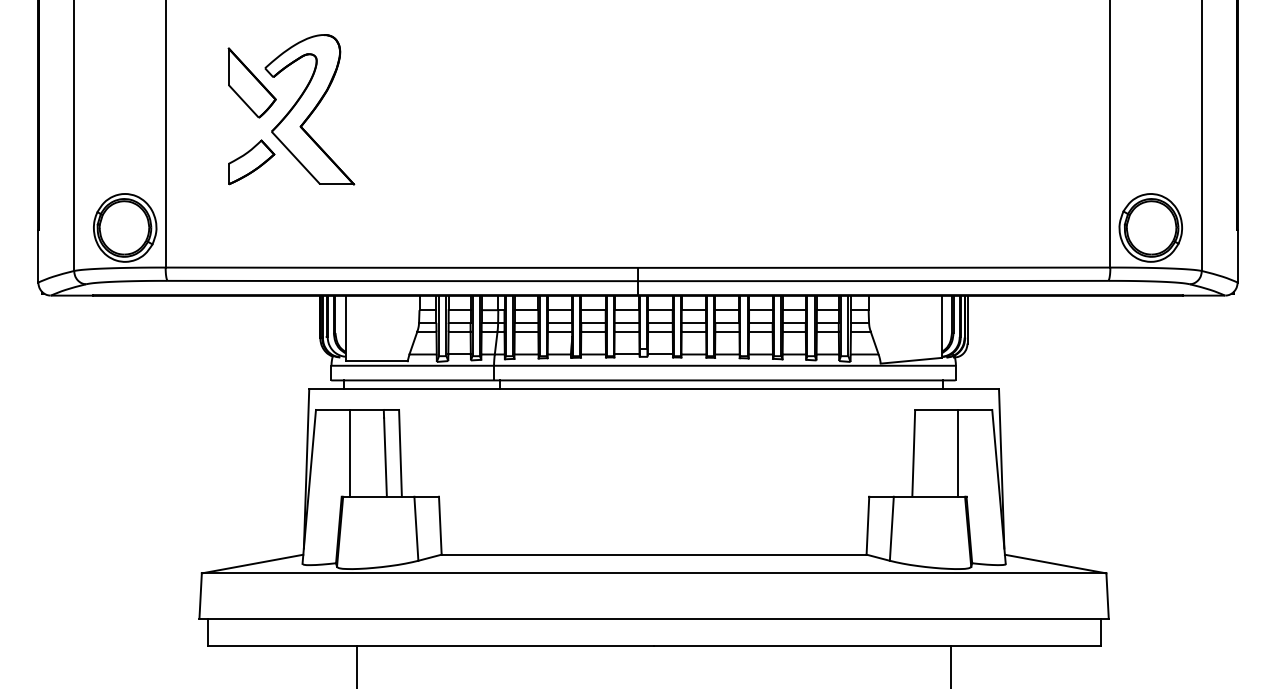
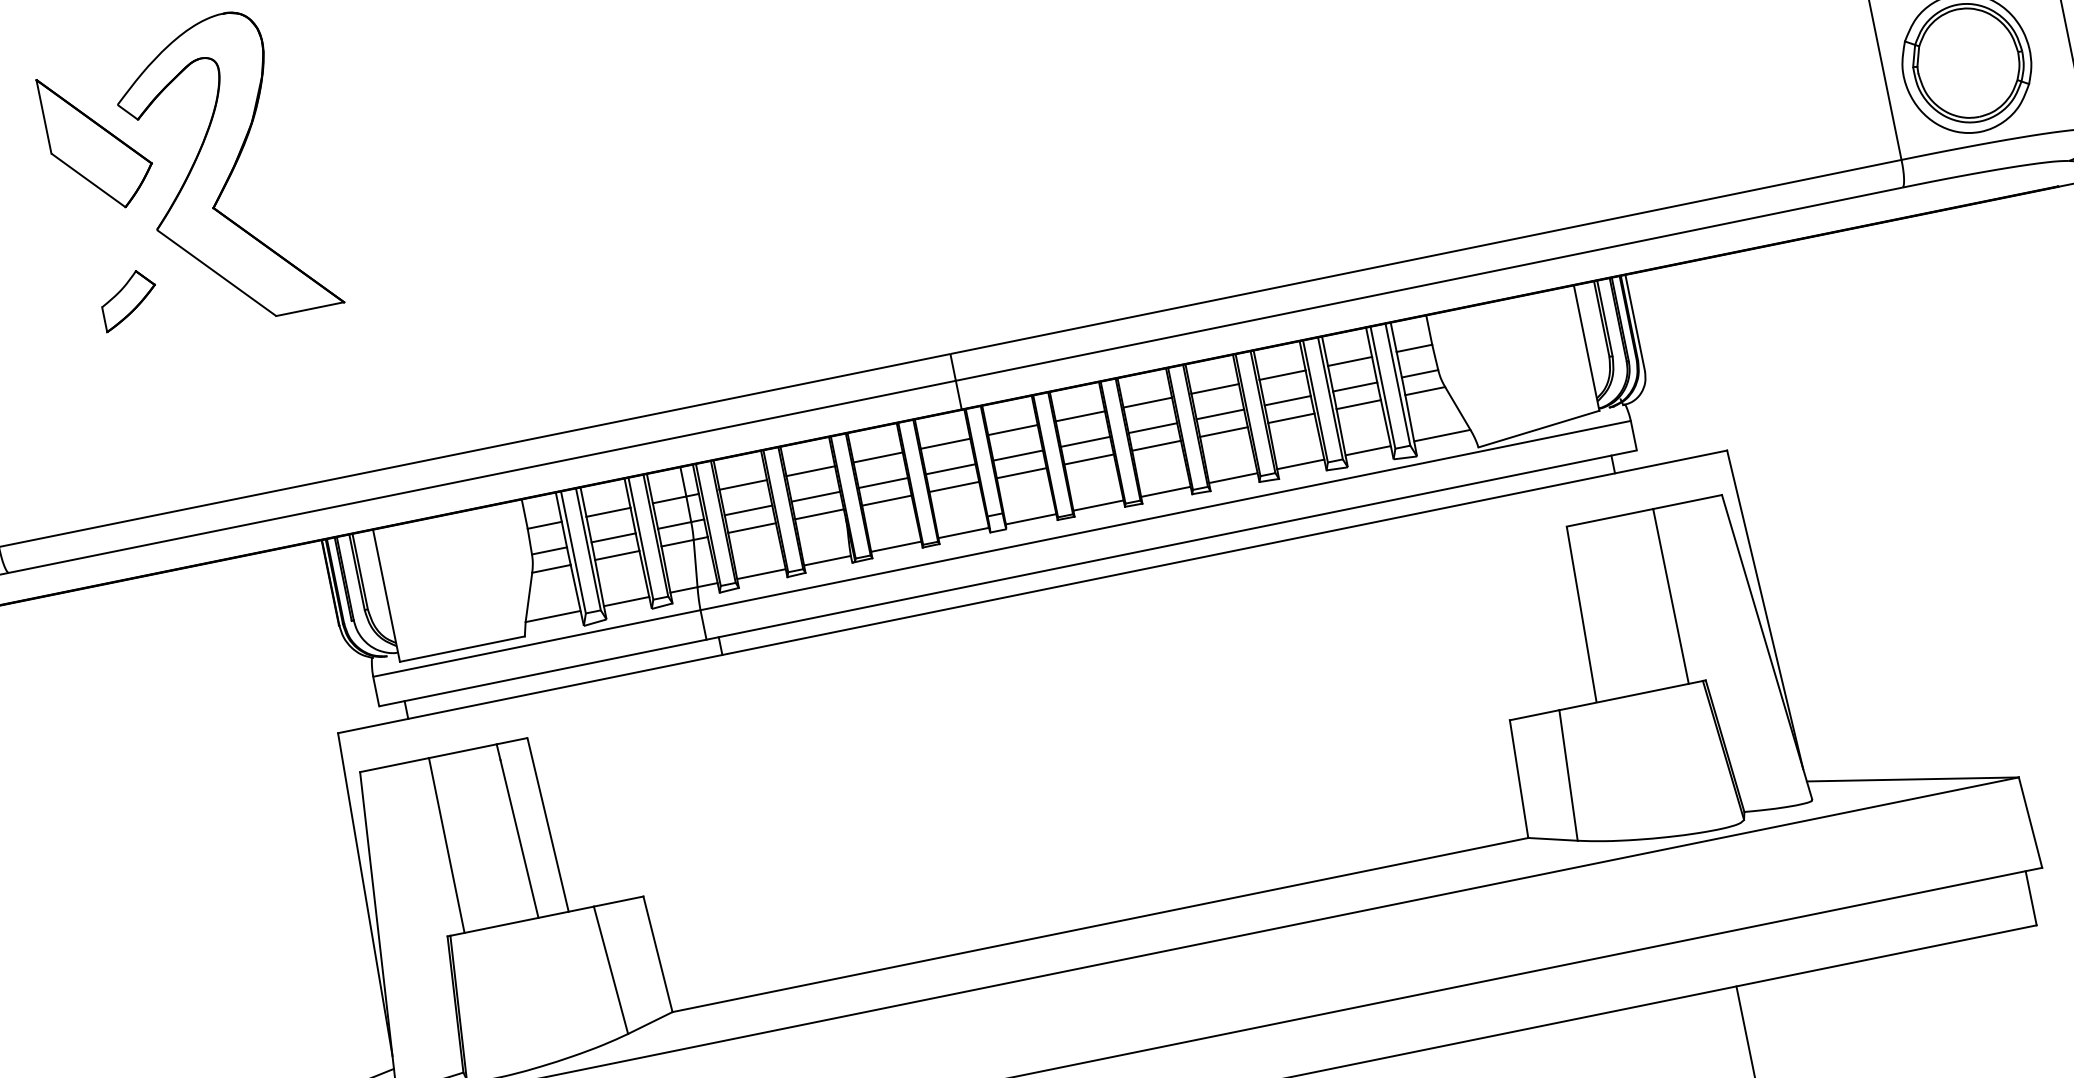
part: (251, 162) -> (128, 300), size x0.6

